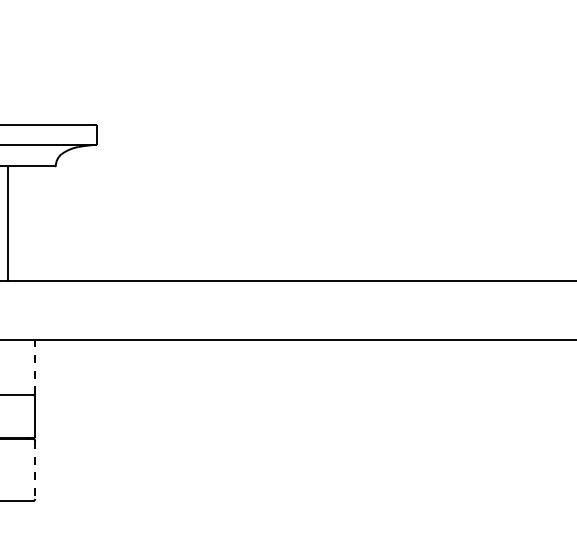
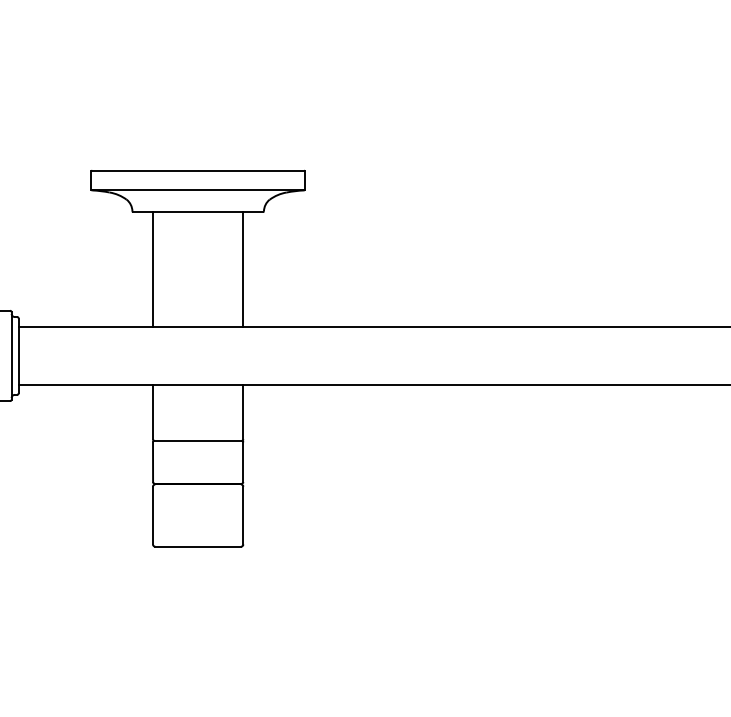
line: (8, 222) -> (243, 268), moved
line: (35, 366) -> (243, 412), dashed -> solid
line: (35, 469) -> (243, 515), dashed -> solid

